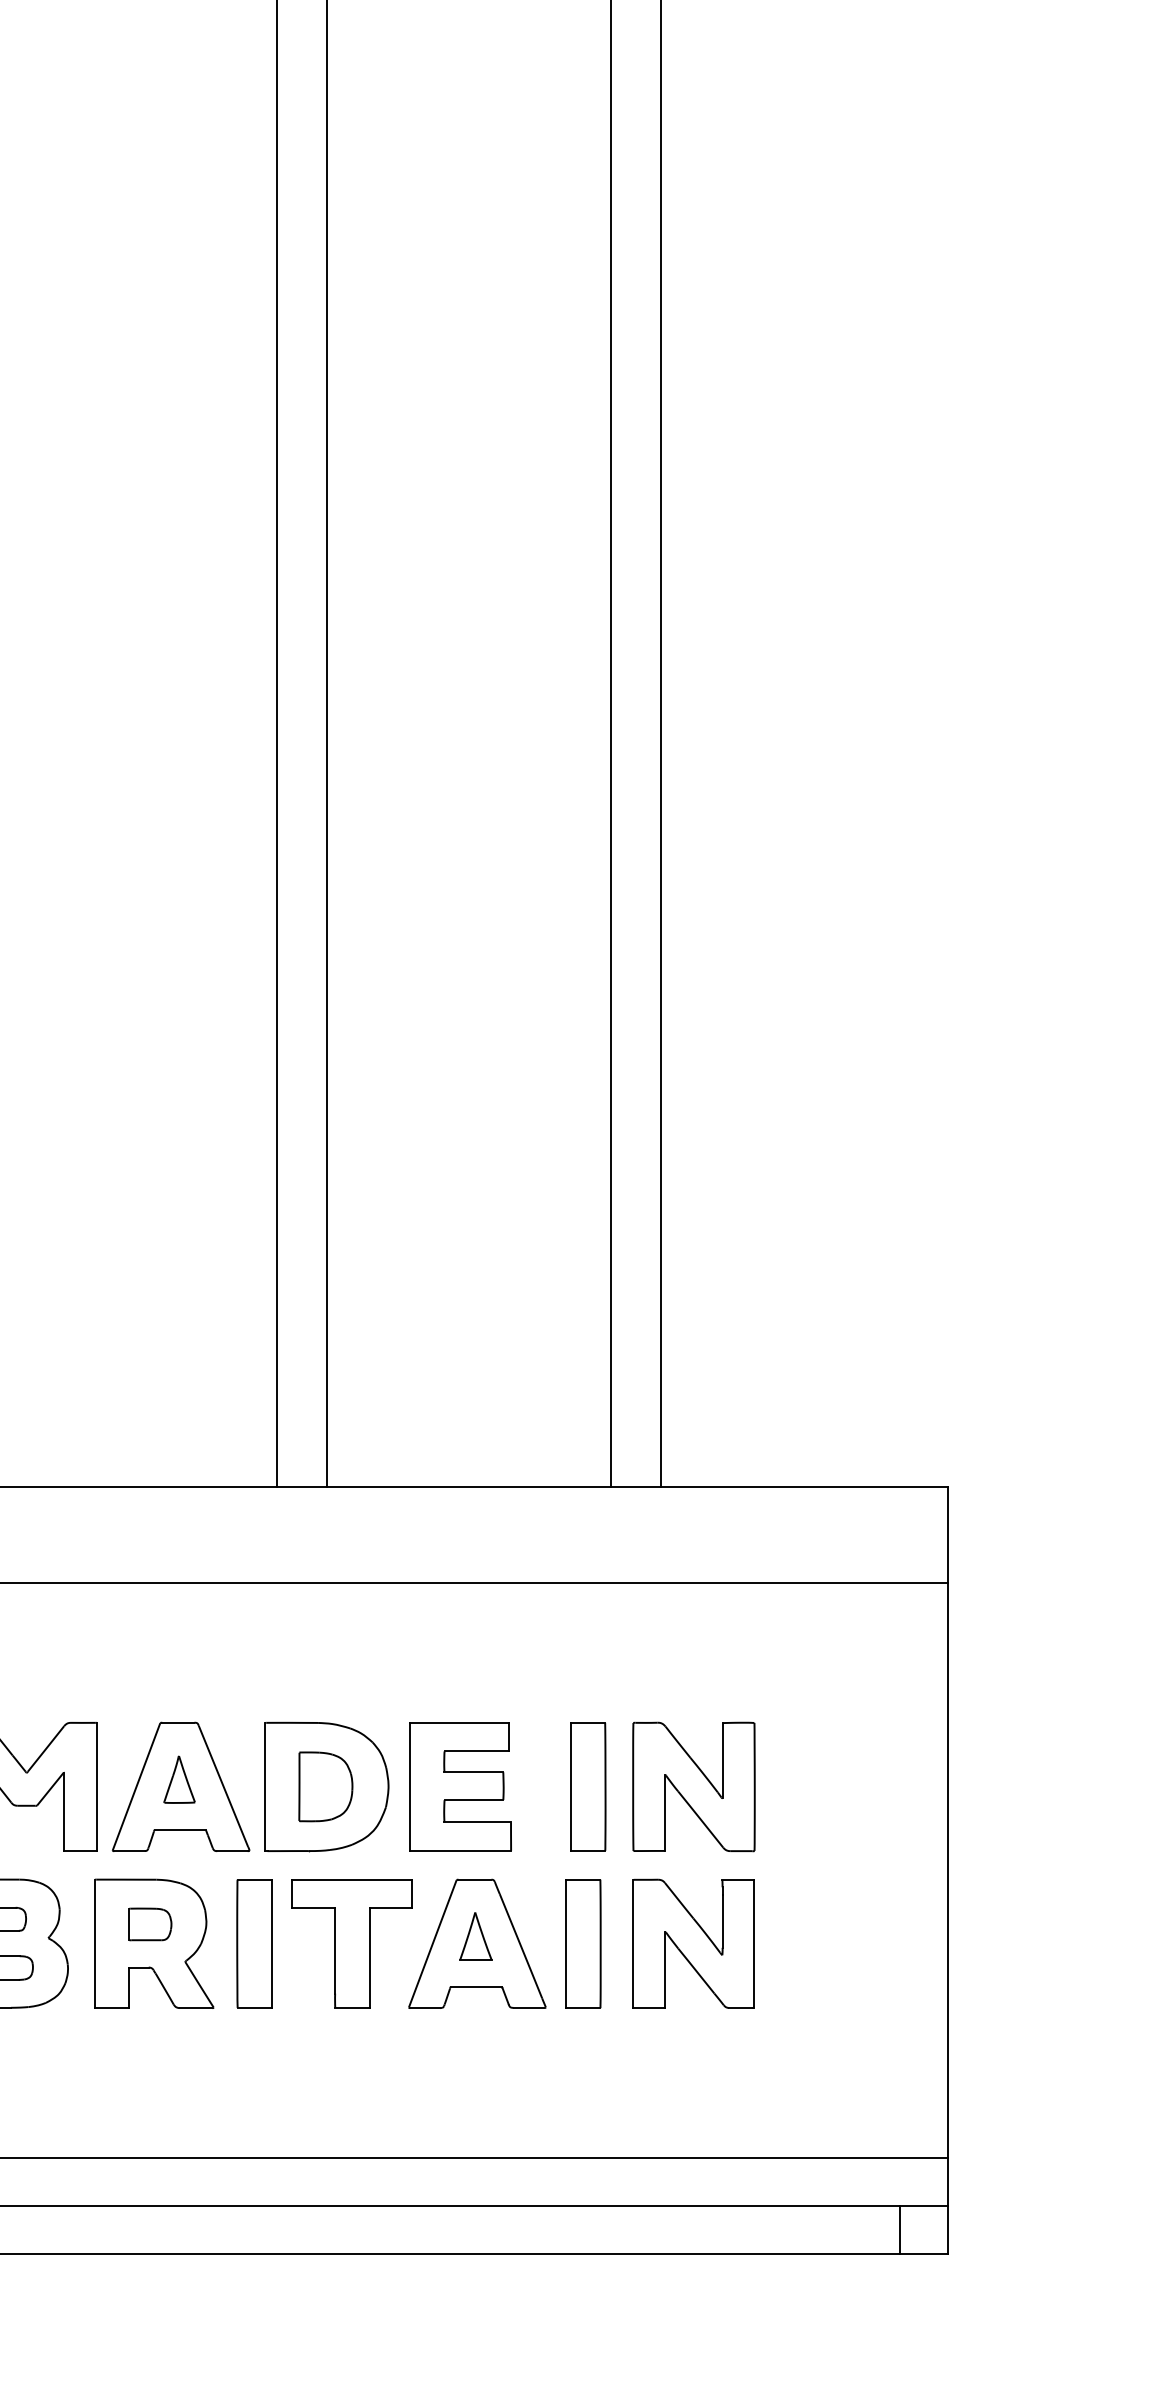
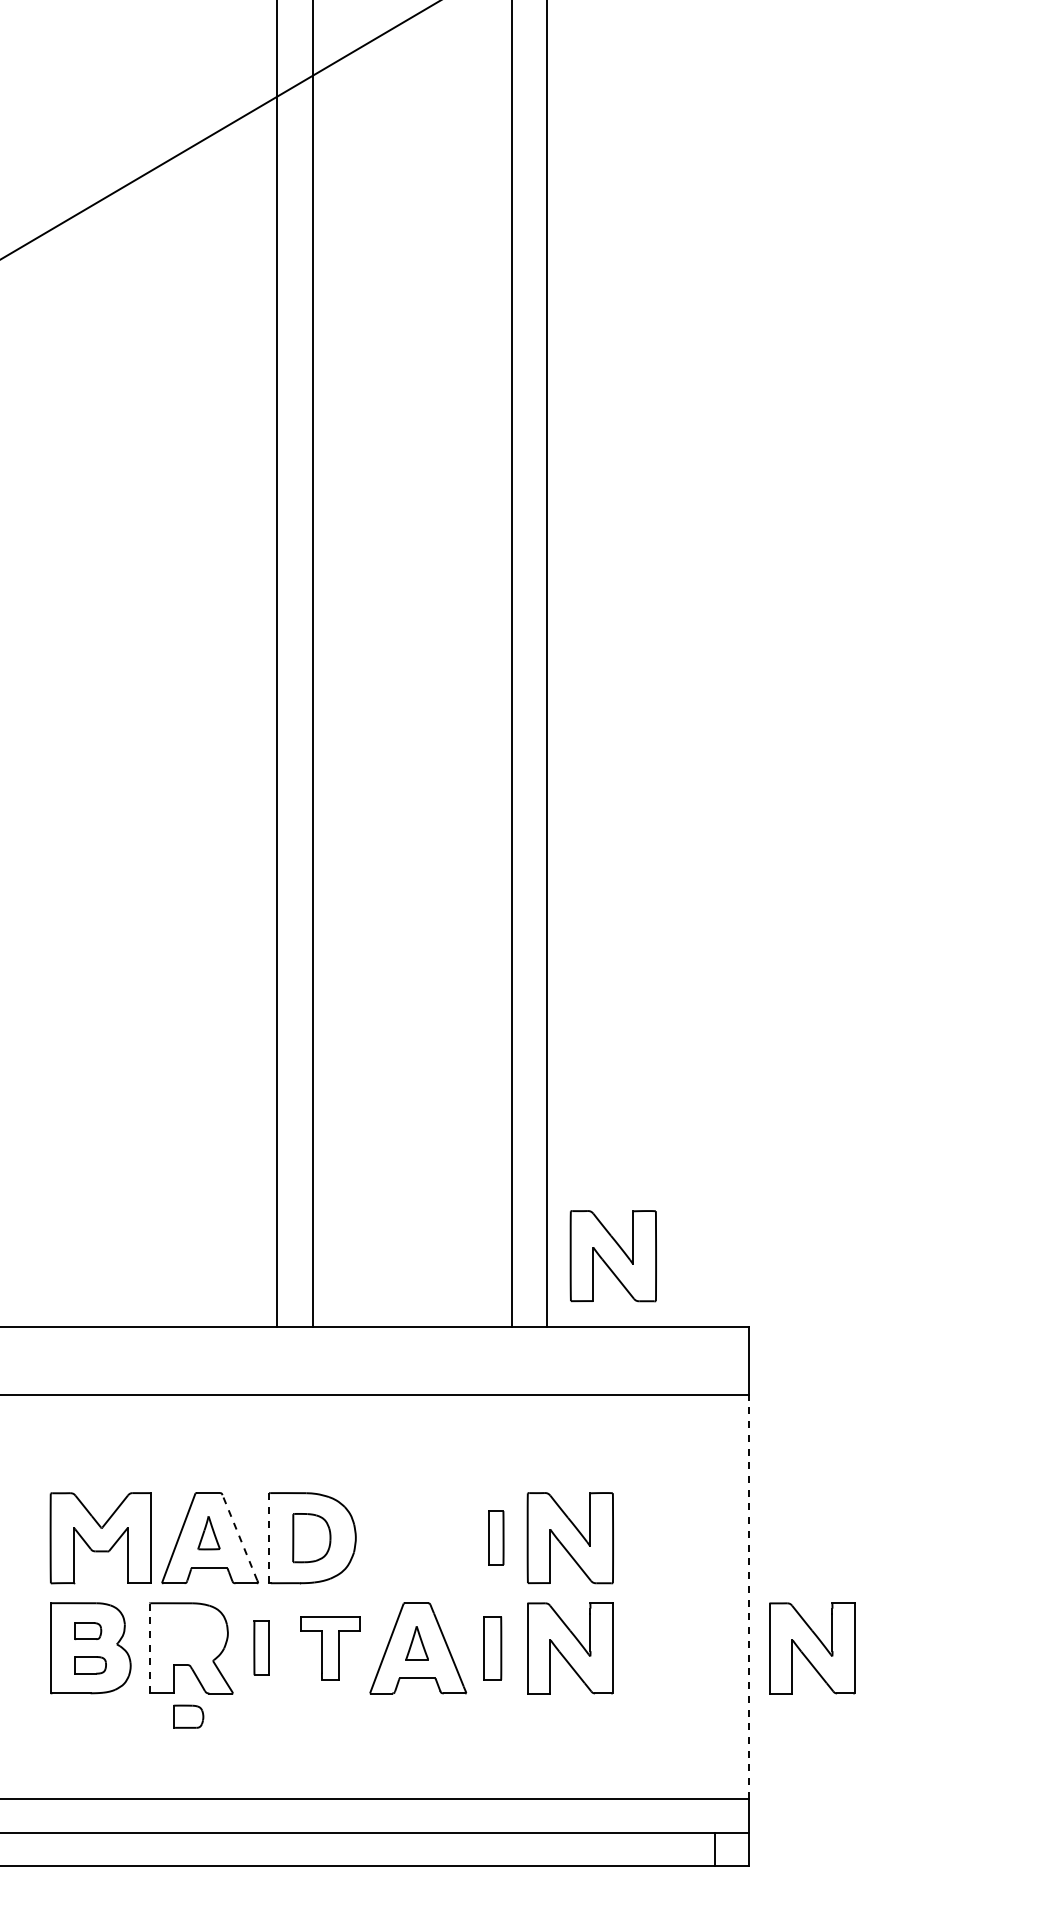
part: (753, 1385) -> (612, 1256), added
line: (222, 1786) -> (239, 1537), solid -> dashed
part: (460, 1786) -> (406, 1537), removed
part: (588, 1786) -> (496, 1537), size x0.6
line: (265, 1787) -> (269, 1538), solid -> dashed
line: (947, 1870) -> (748, 1596), solid -> dashed
part: (150, 1924) -> (188, 1716), moved
part: (254, 1942) -> (261, 1647), size x0.6
part: (352, 1942) -> (330, 1647), size x0.7
part: (583, 1942) -> (492, 1647), size x0.7
line: (94, 1944) -> (149, 1648), solid -> dashed
part: (1038, 1944) -> (812, 1648), added

